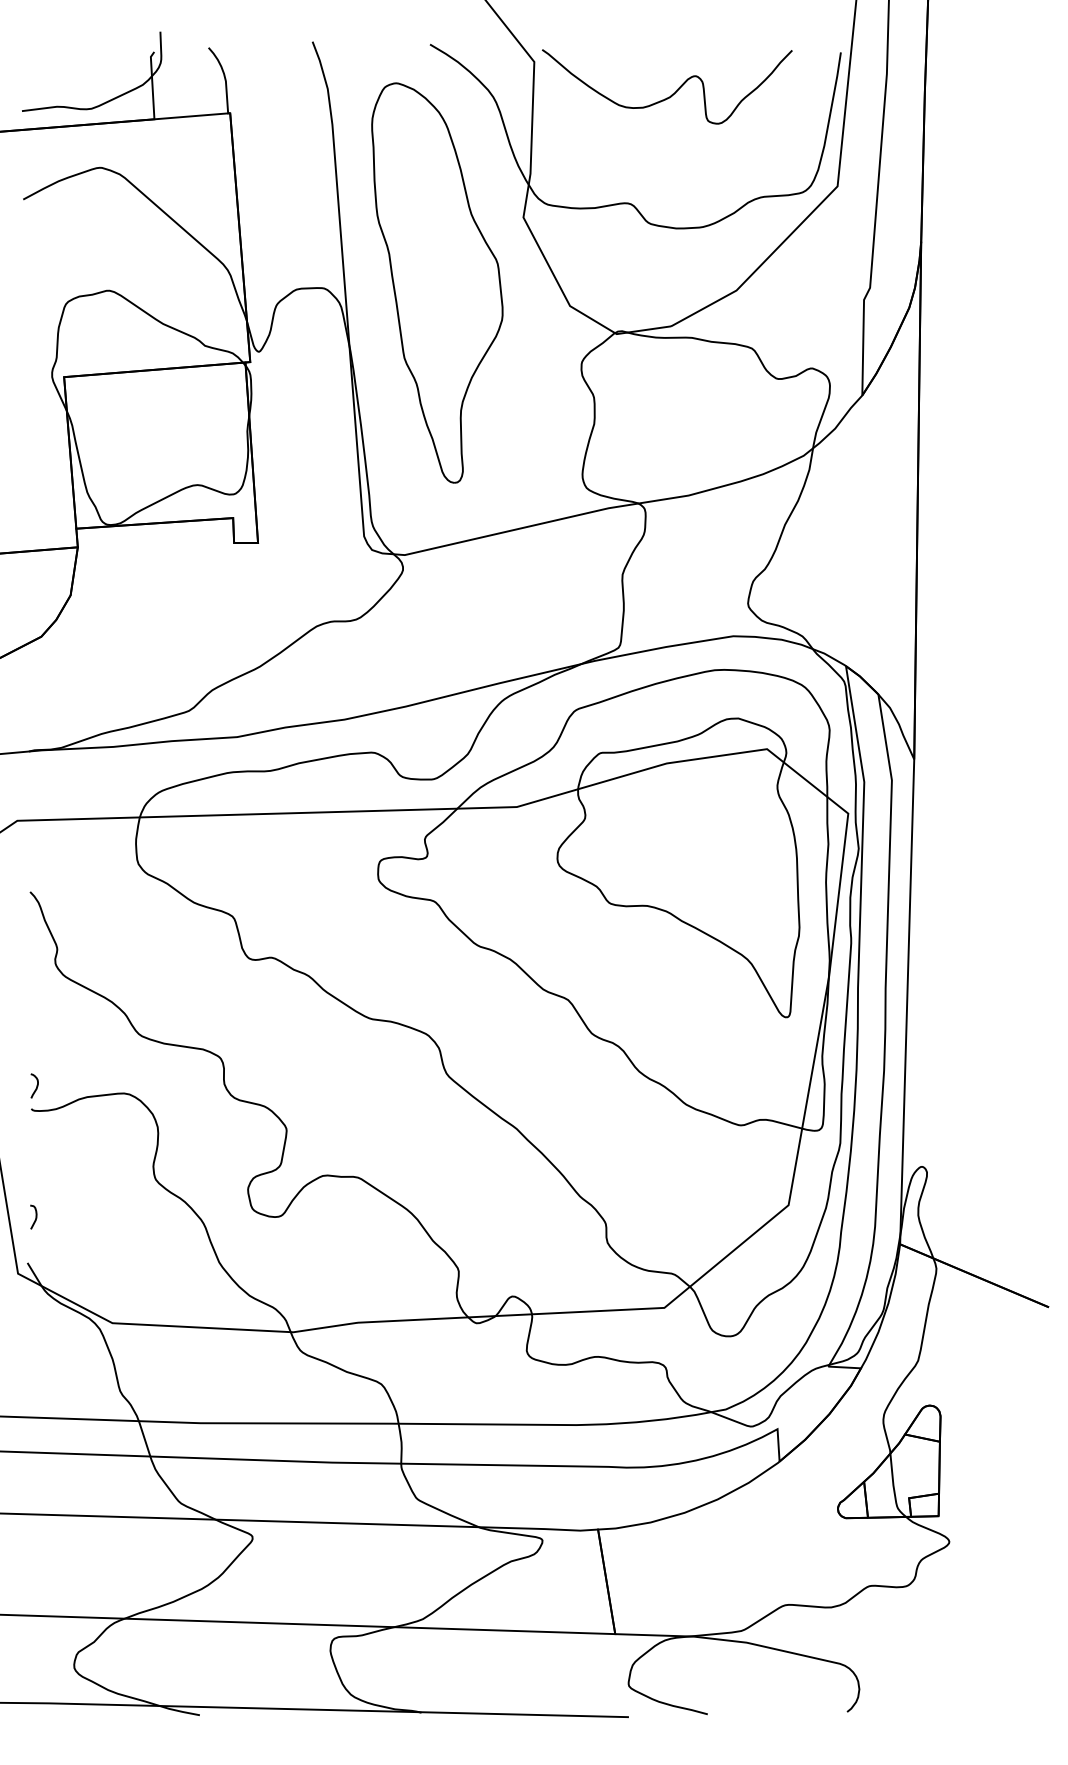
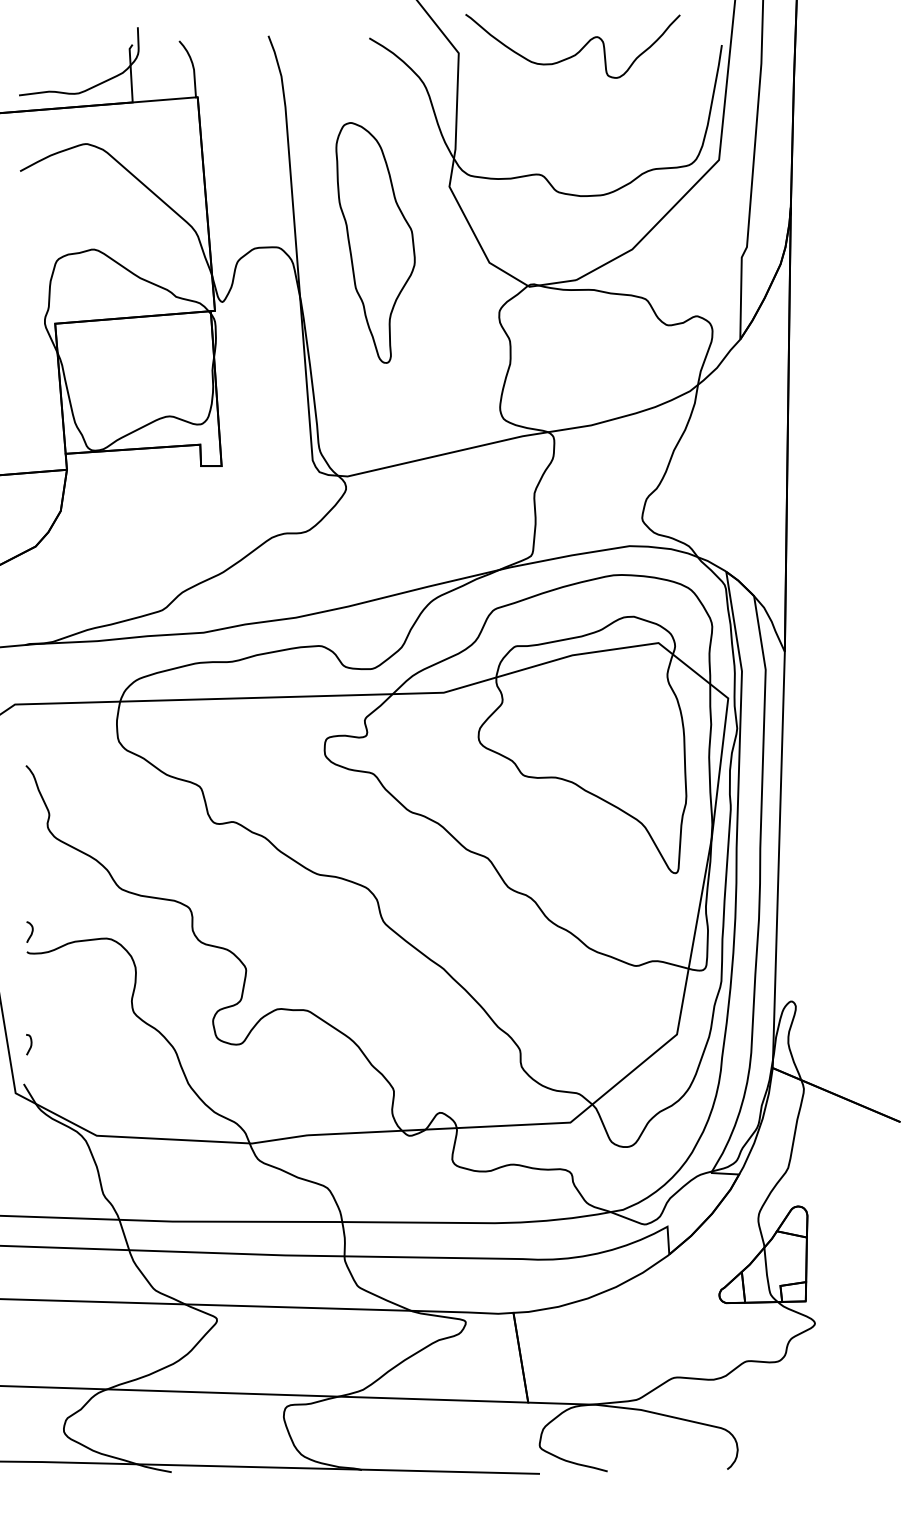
curve: (672, 93) -> (577, 51), moved
part: (437, 282) -> (375, 242), size x0.7

